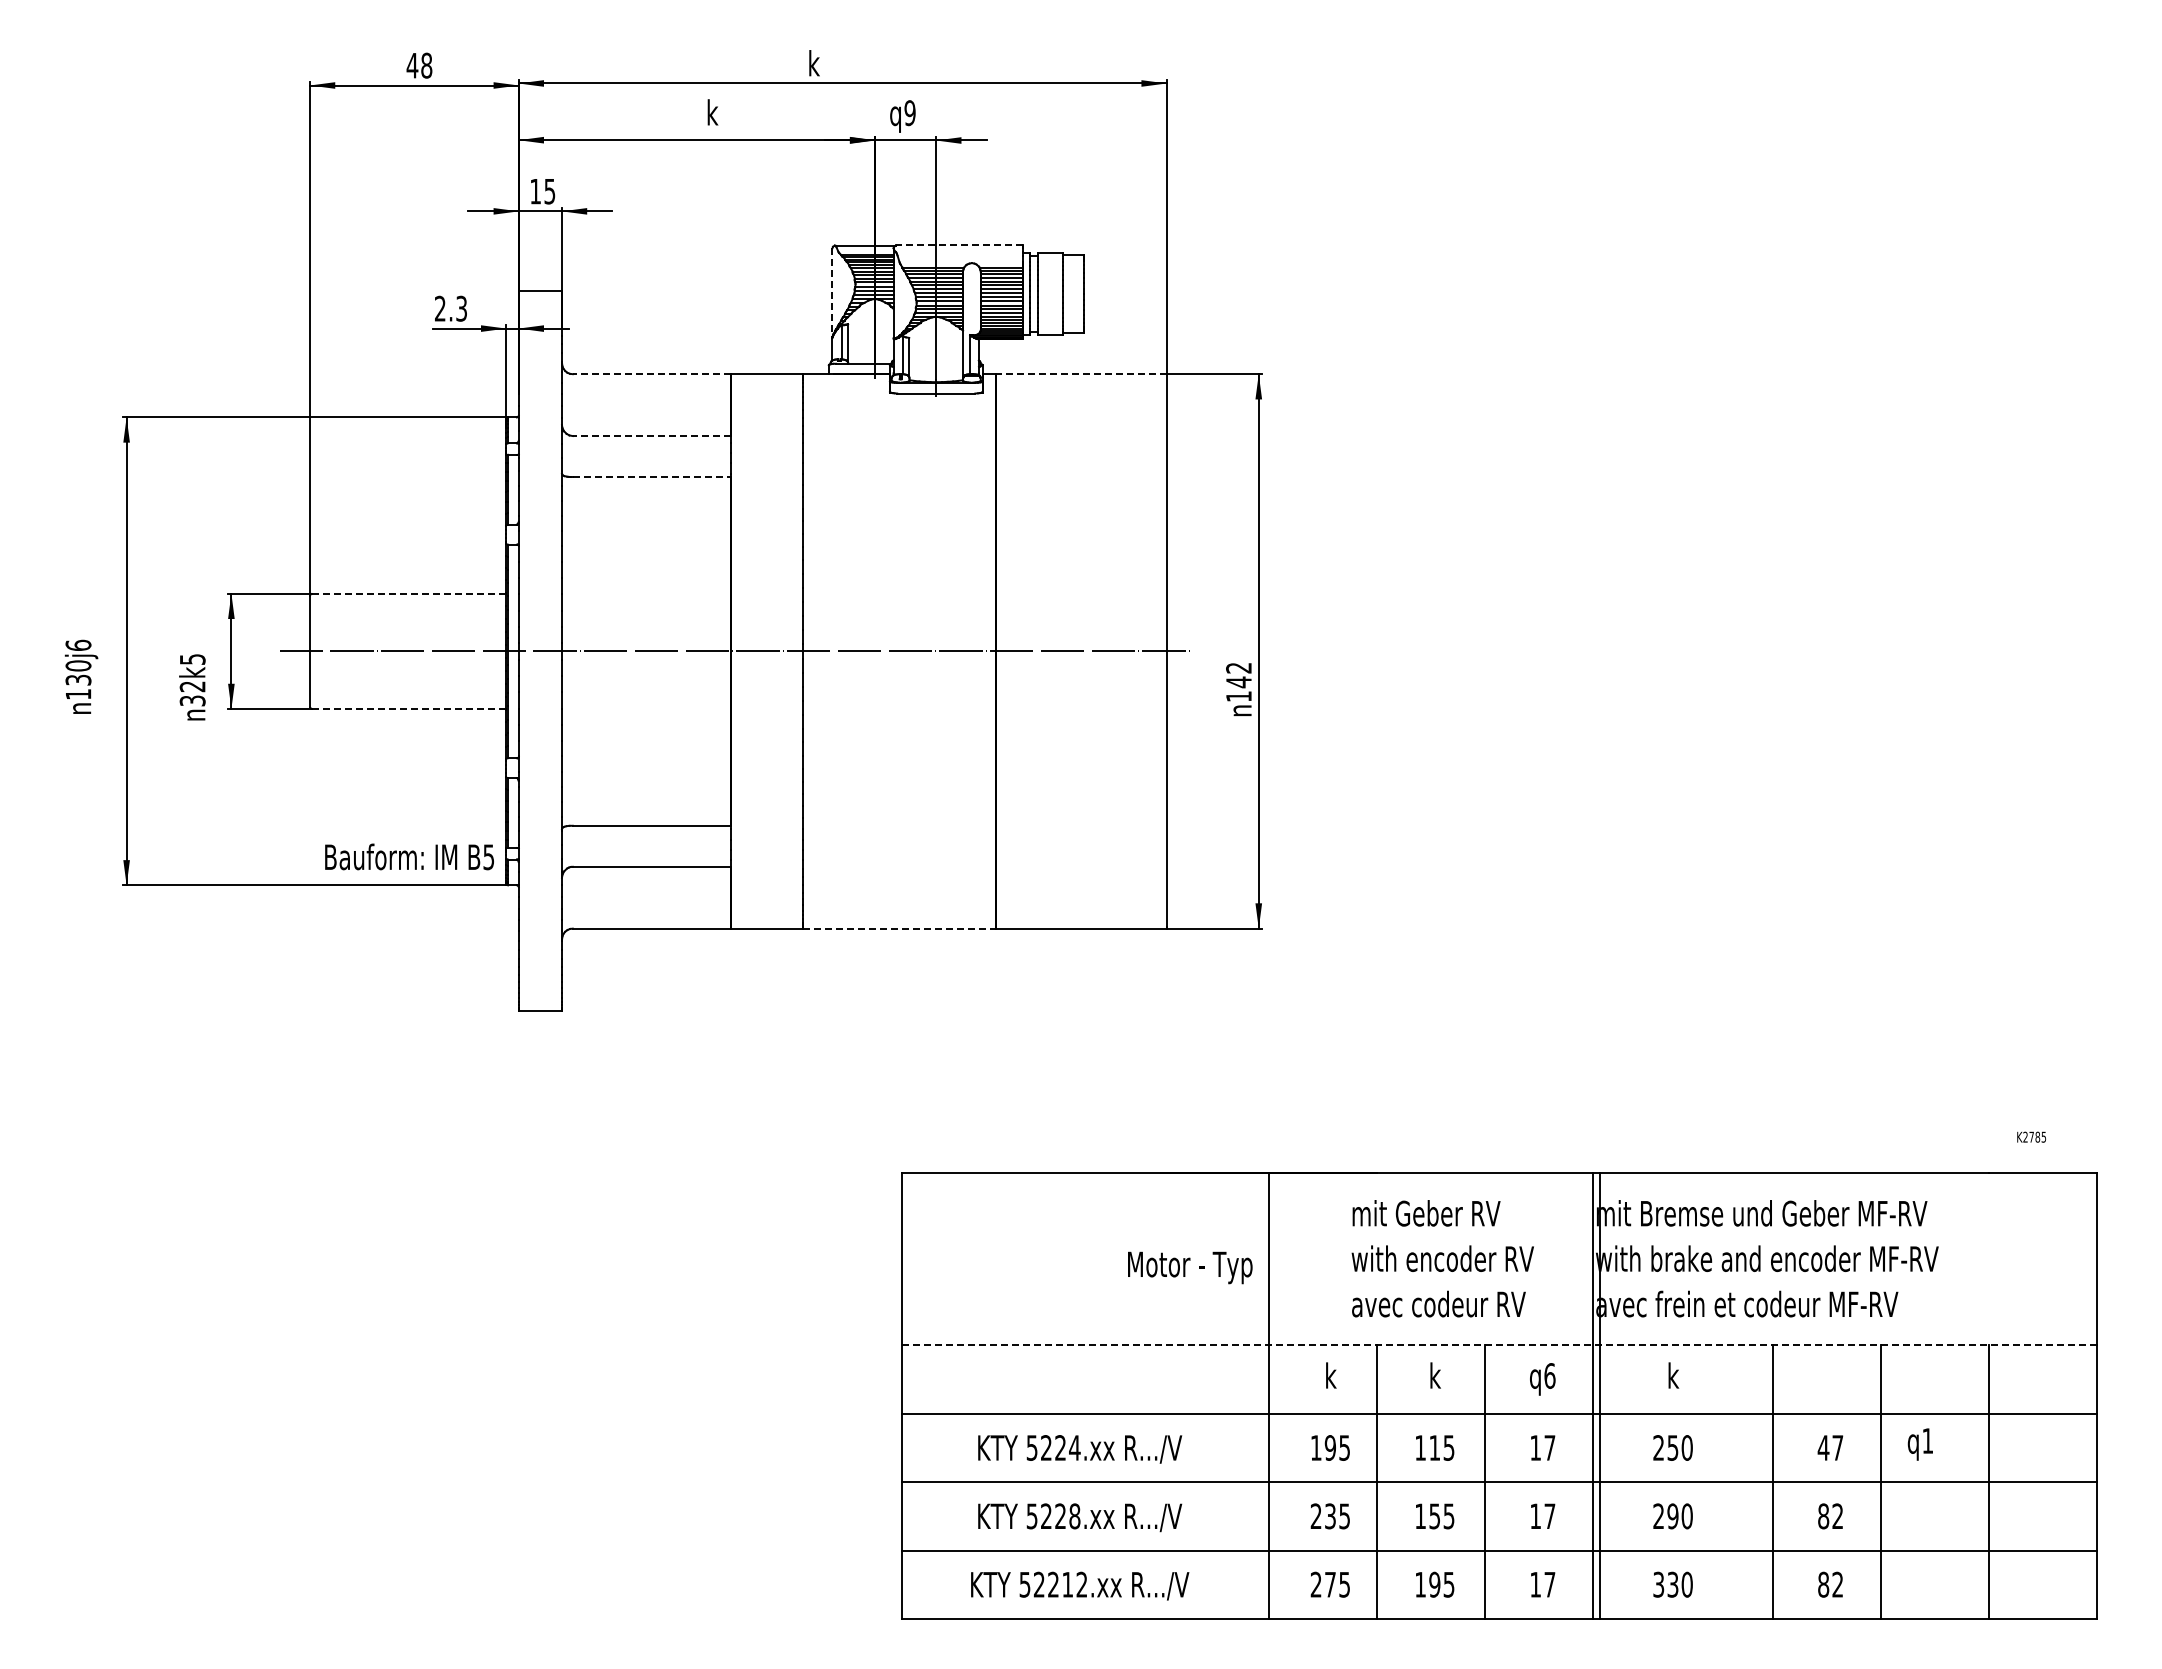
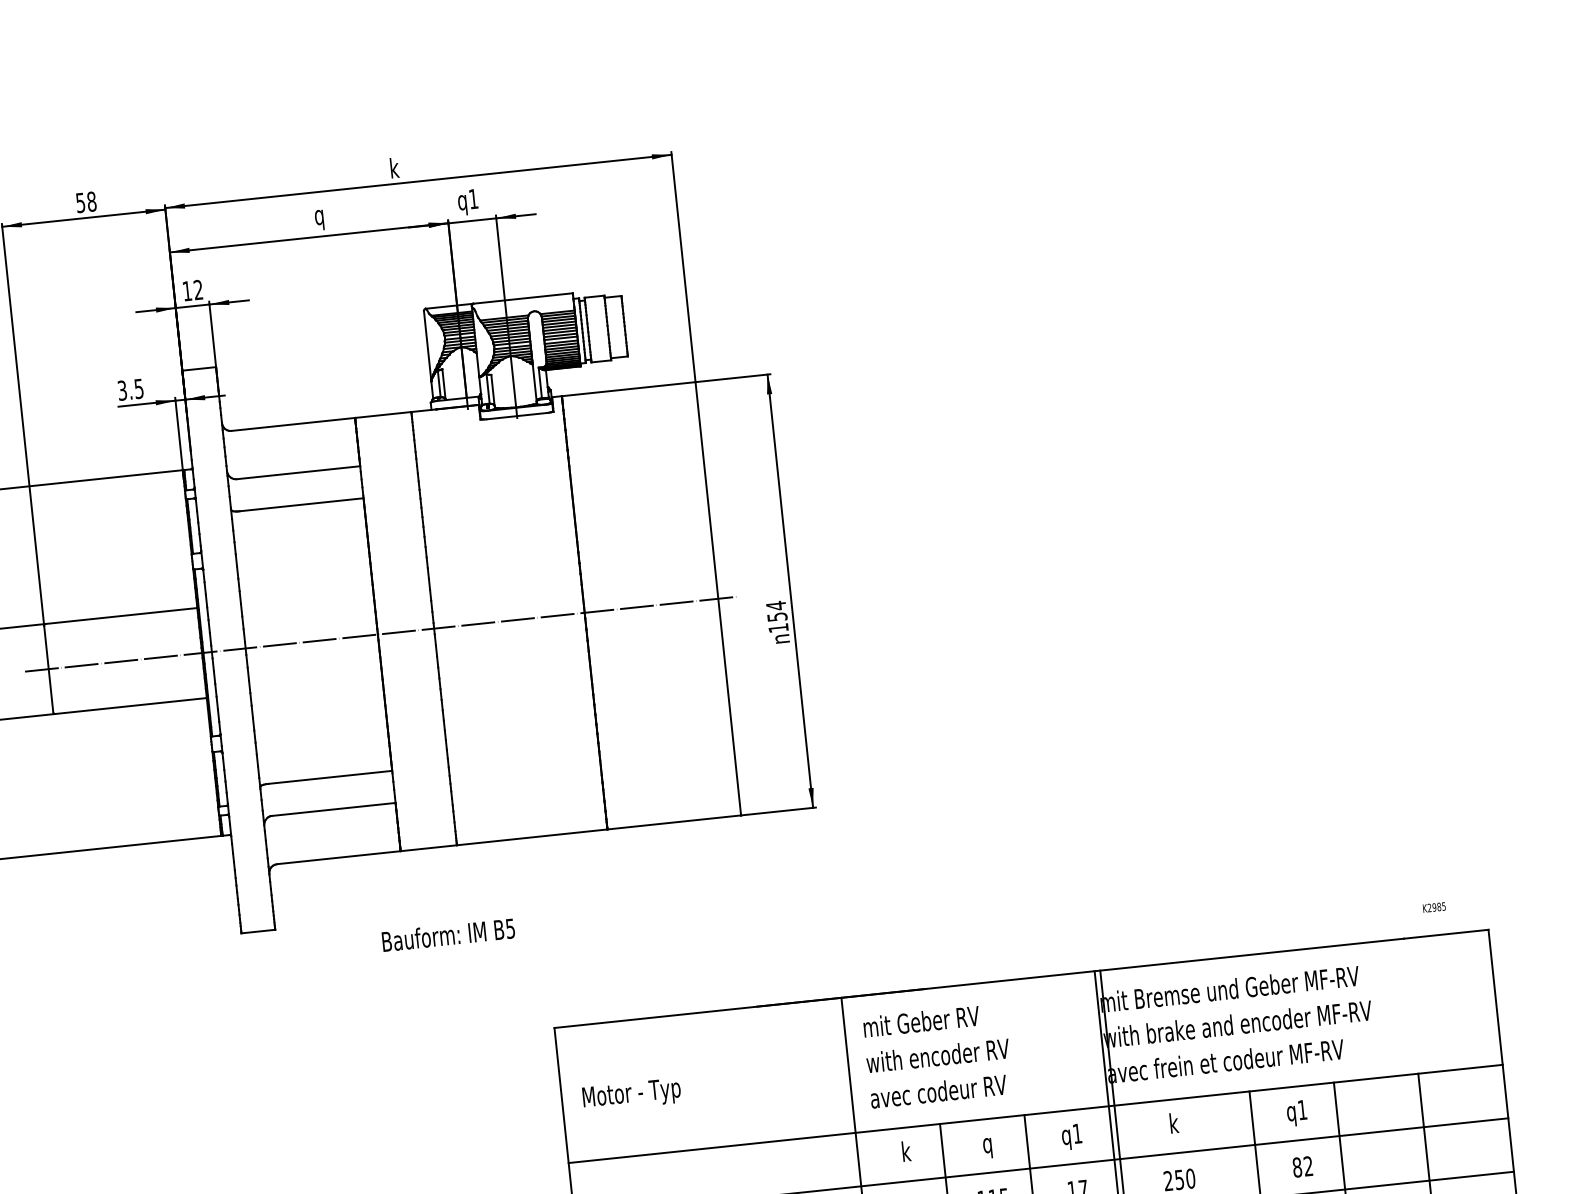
text: (412, 65) -> (80, 202), 48 -> 58
text: (909, 113) -> (473, 199), q9 -> q1
text: (712, 115) -> (319, 217), k -> q
text: (549, 191) -> (198, 290), 15 -> 12
line: (959, 245) -> (523, 298), dashed -> solid
line: (832, 293) -> (427, 346), dashed -> solid
text: (450, 308) -> (130, 389), 2.3 -> 3.5
line: (651, 374) -> (292, 424), dashed -> solid
line: (1080, 374) -> (628, 389), dashed -> solid
line: (651, 436) -> (297, 473), dashed -> solid
line: (652, 477) -> (302, 505), dashed -> solid
line: (409, 593) -> (121, 615), dashed -> solid
text: (1238, 675) -> (776, 611), 142 -> 154
line: (409, 708) -> (131, 705), dashed -> solid
text: (409, 856) -> (448, 934), moved
line: (899, 928) -> (532, 837), dashed -> solid
text: (2031, 1136) -> (1434, 906), K2785 -> K2985
text: (1442, 1258) -> (937, 1055), moved
text: (1190, 1267) -> (632, 1094), moved
line: (1499, 1345) -> (1035, 1114), dashed -> solid
text: (1549, 1375) -> (1077, 1133), q6 -> q1
text: (1434, 1378) -> (987, 1145), k -> q
text: (1919, 1444) -> (1296, 1113), moved
text: (1830, 1447) -> (1302, 1166), 47 -> 82

